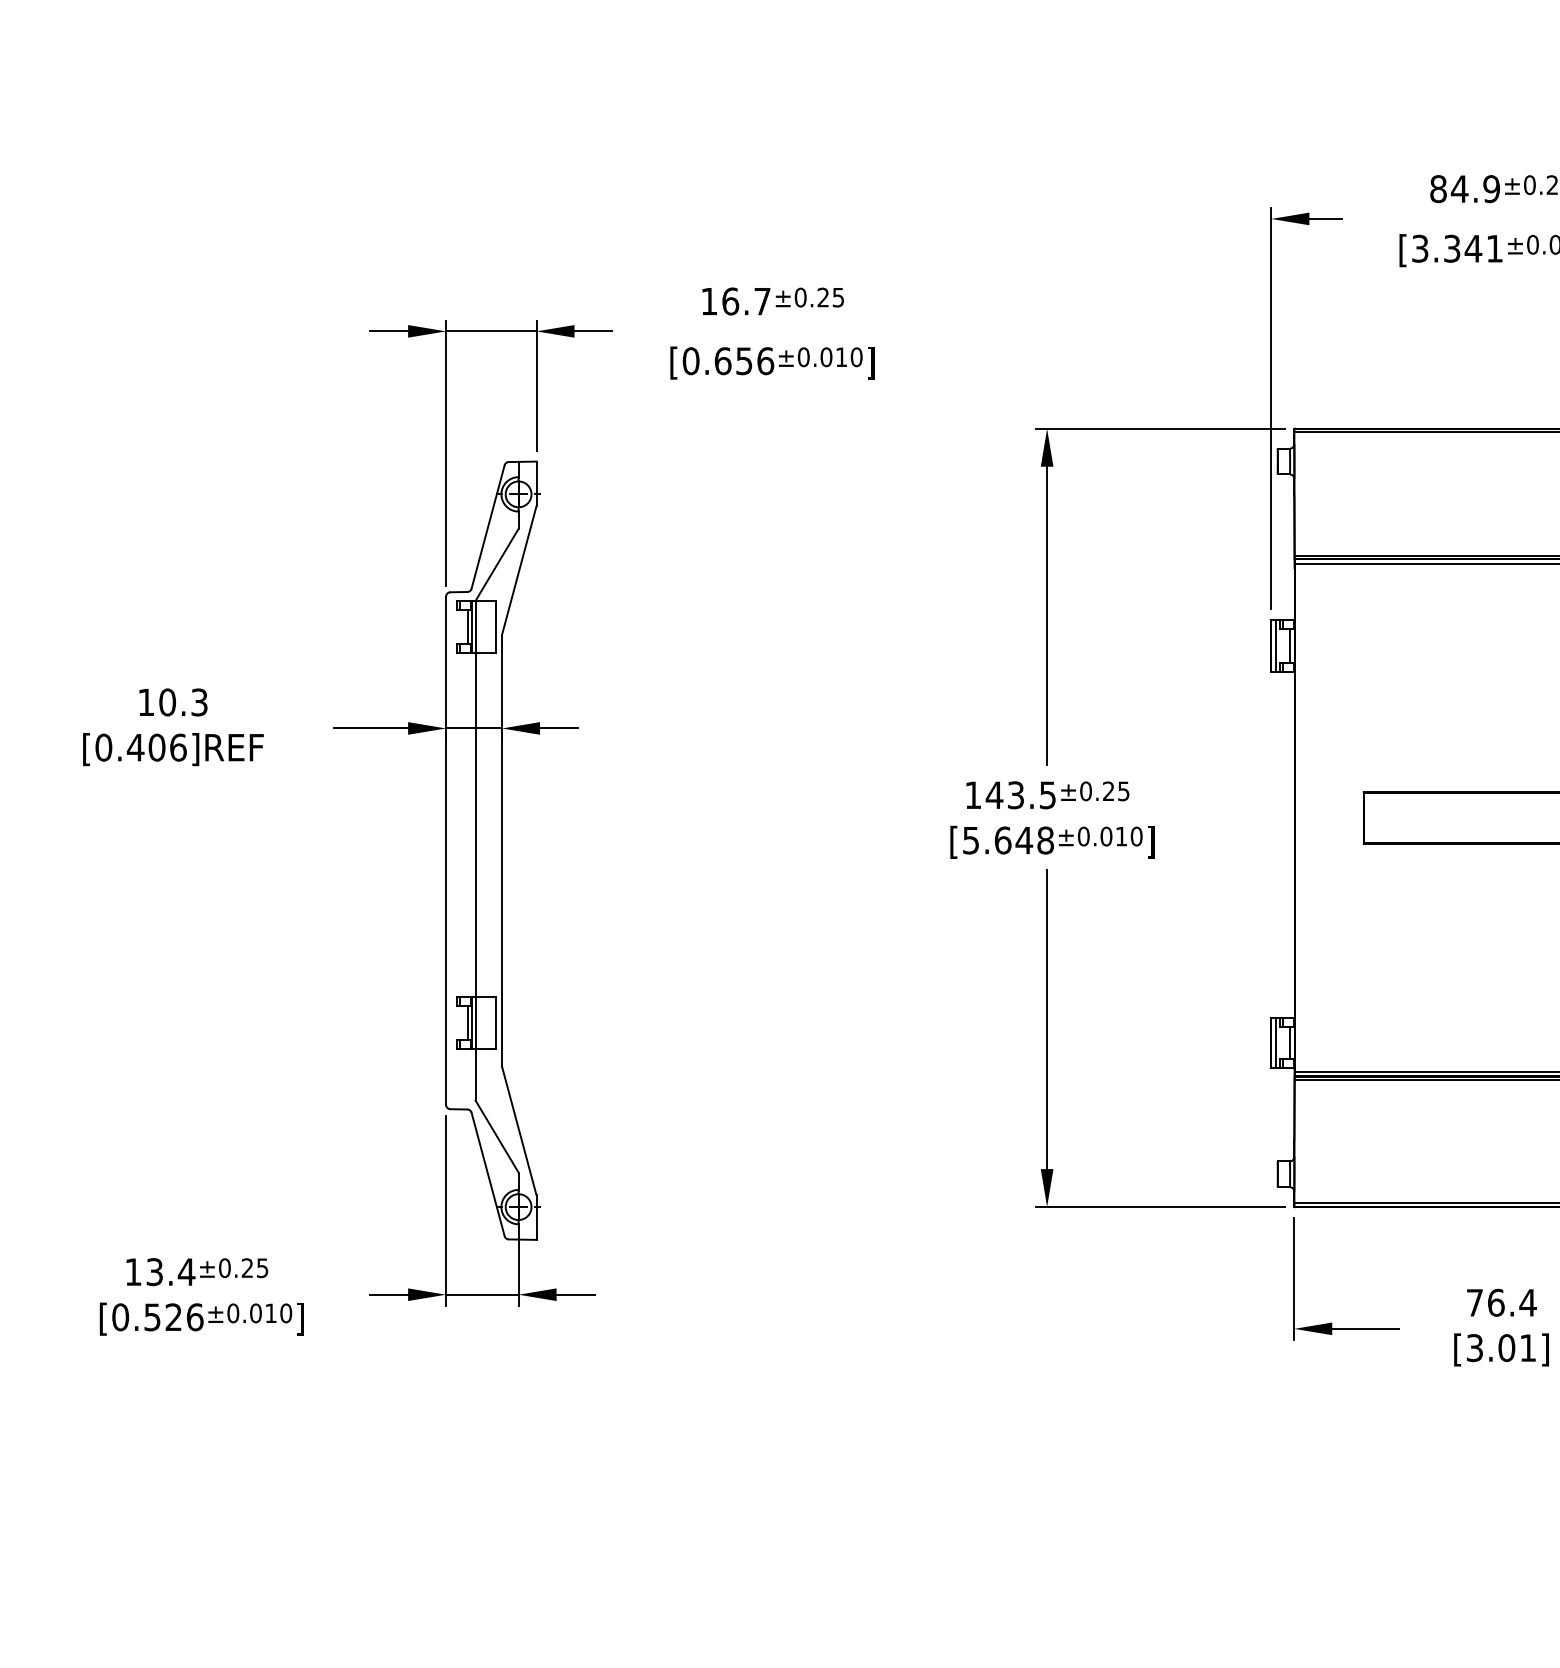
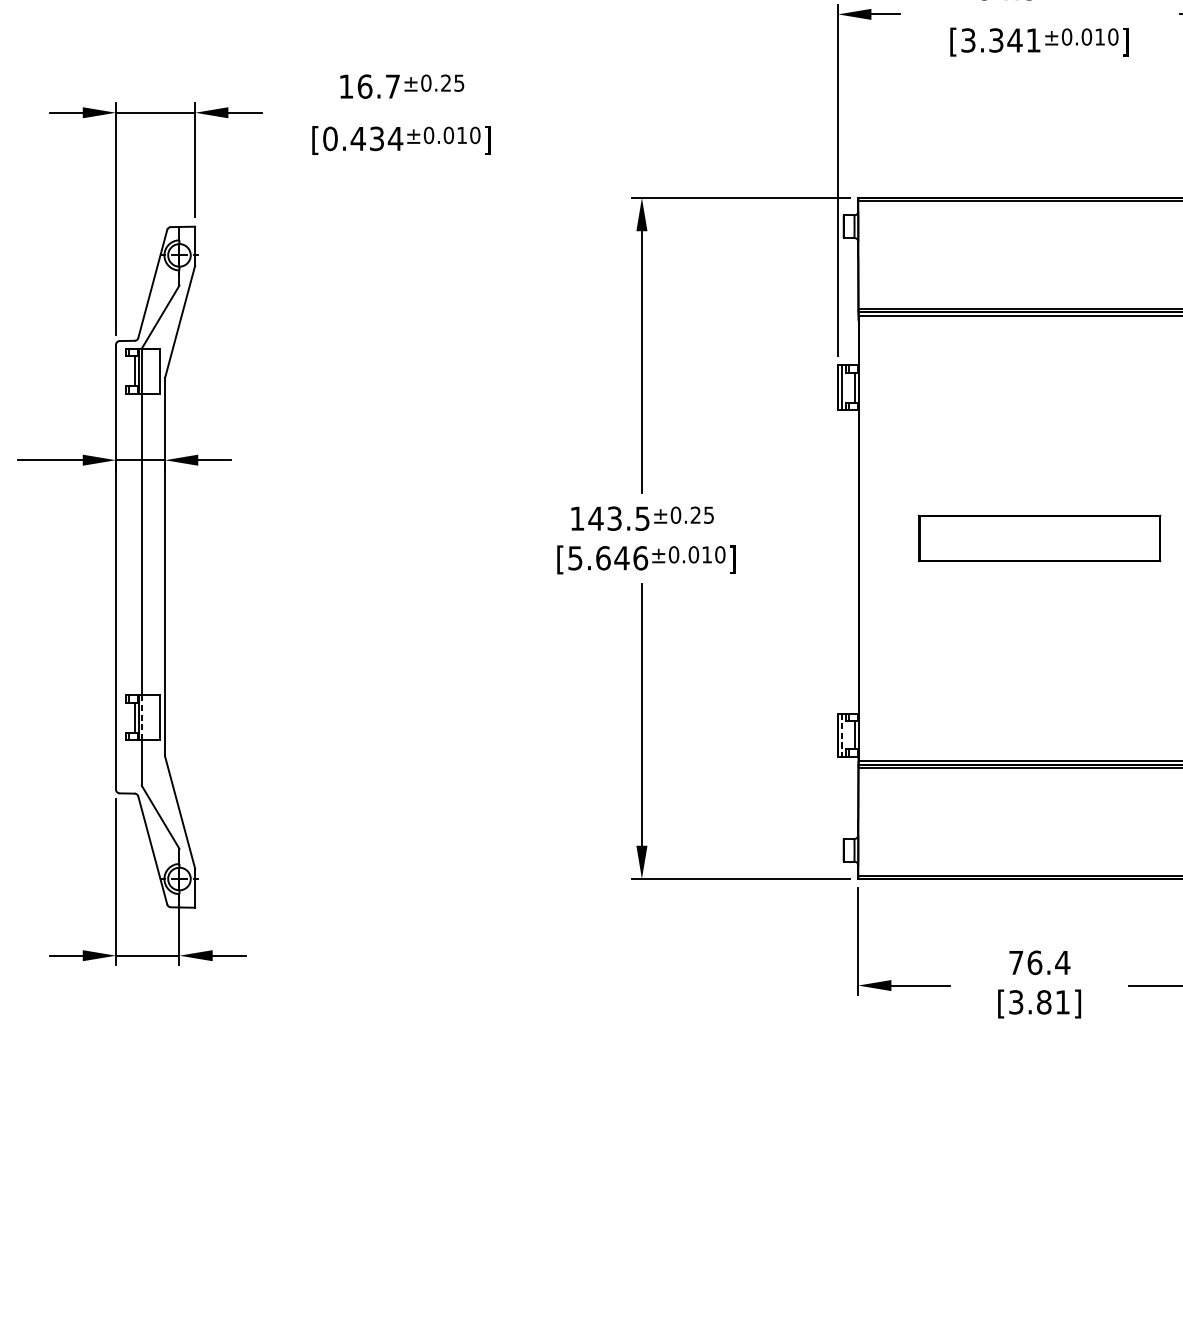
text: (744, 361) -> (377, 139), [0.656 -> [0.434
text: (1045, 840) -> (640, 558), [5.648 -> [5.646
line: (476, 1022) -> (142, 717), solid -> dashed
line: (1275, 1042) -> (841, 735), solid -> dashed
text: (1506, 1347) -> (1043, 1001), [3.01] -> [3.81]

